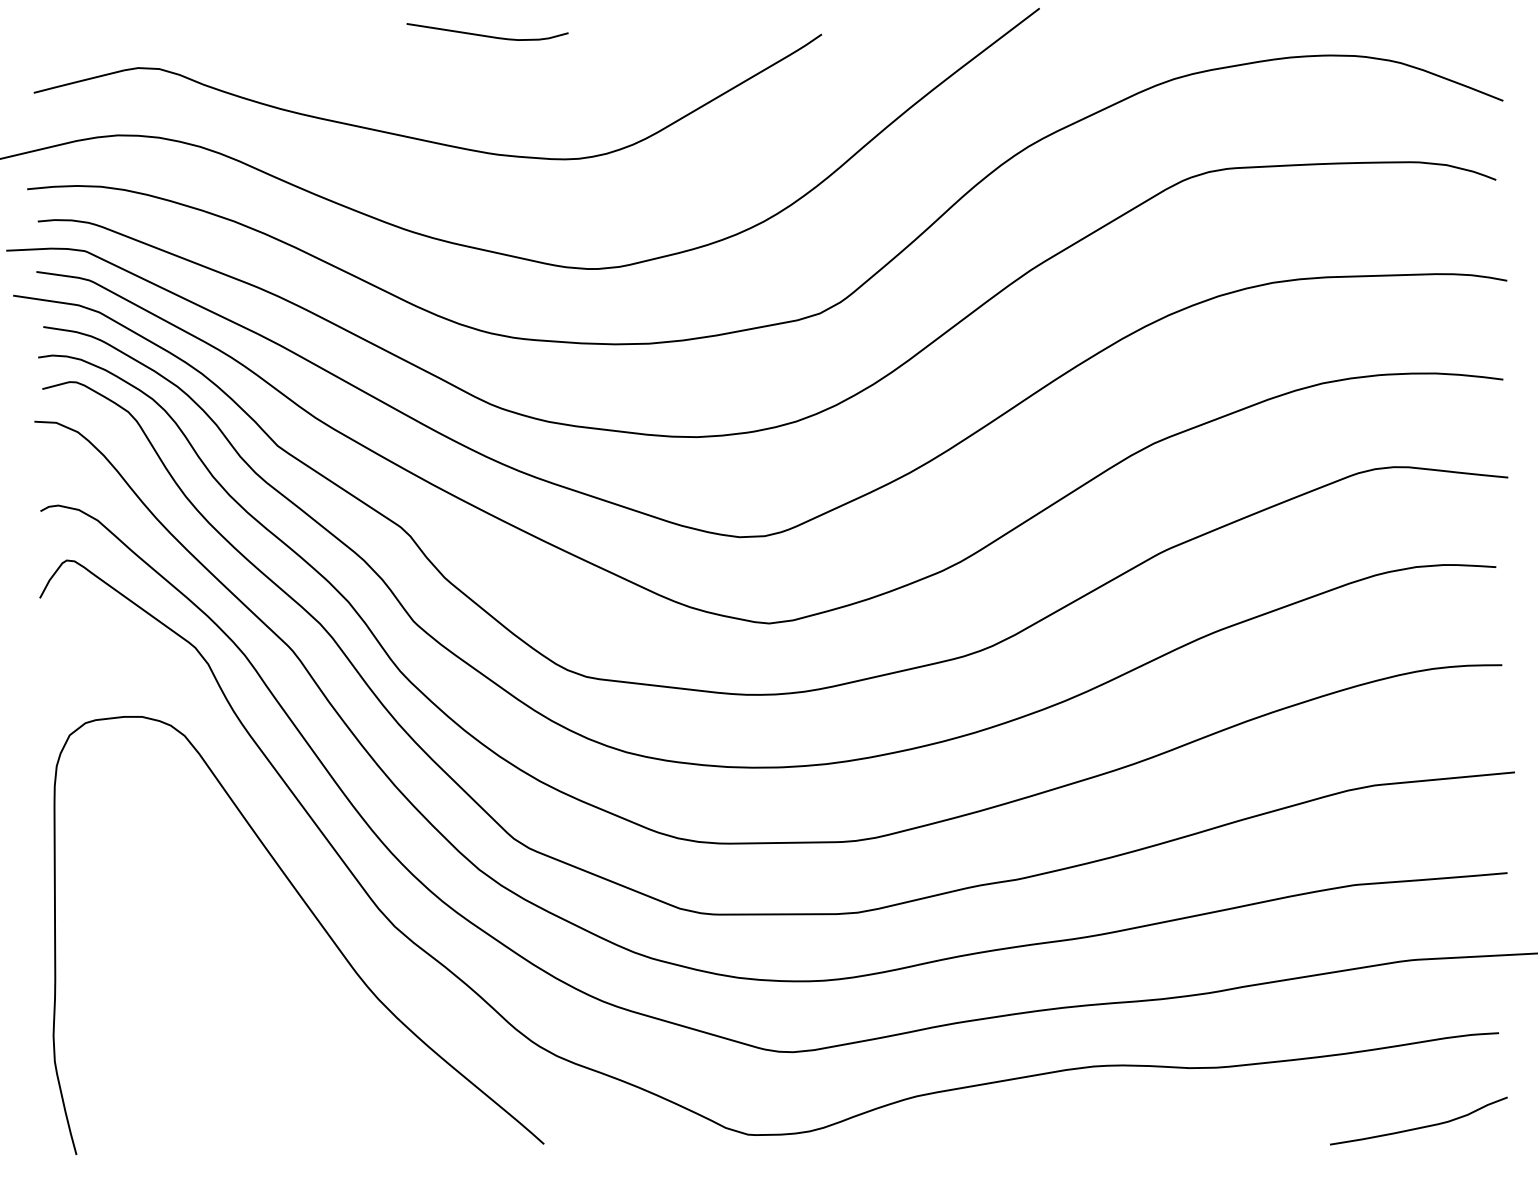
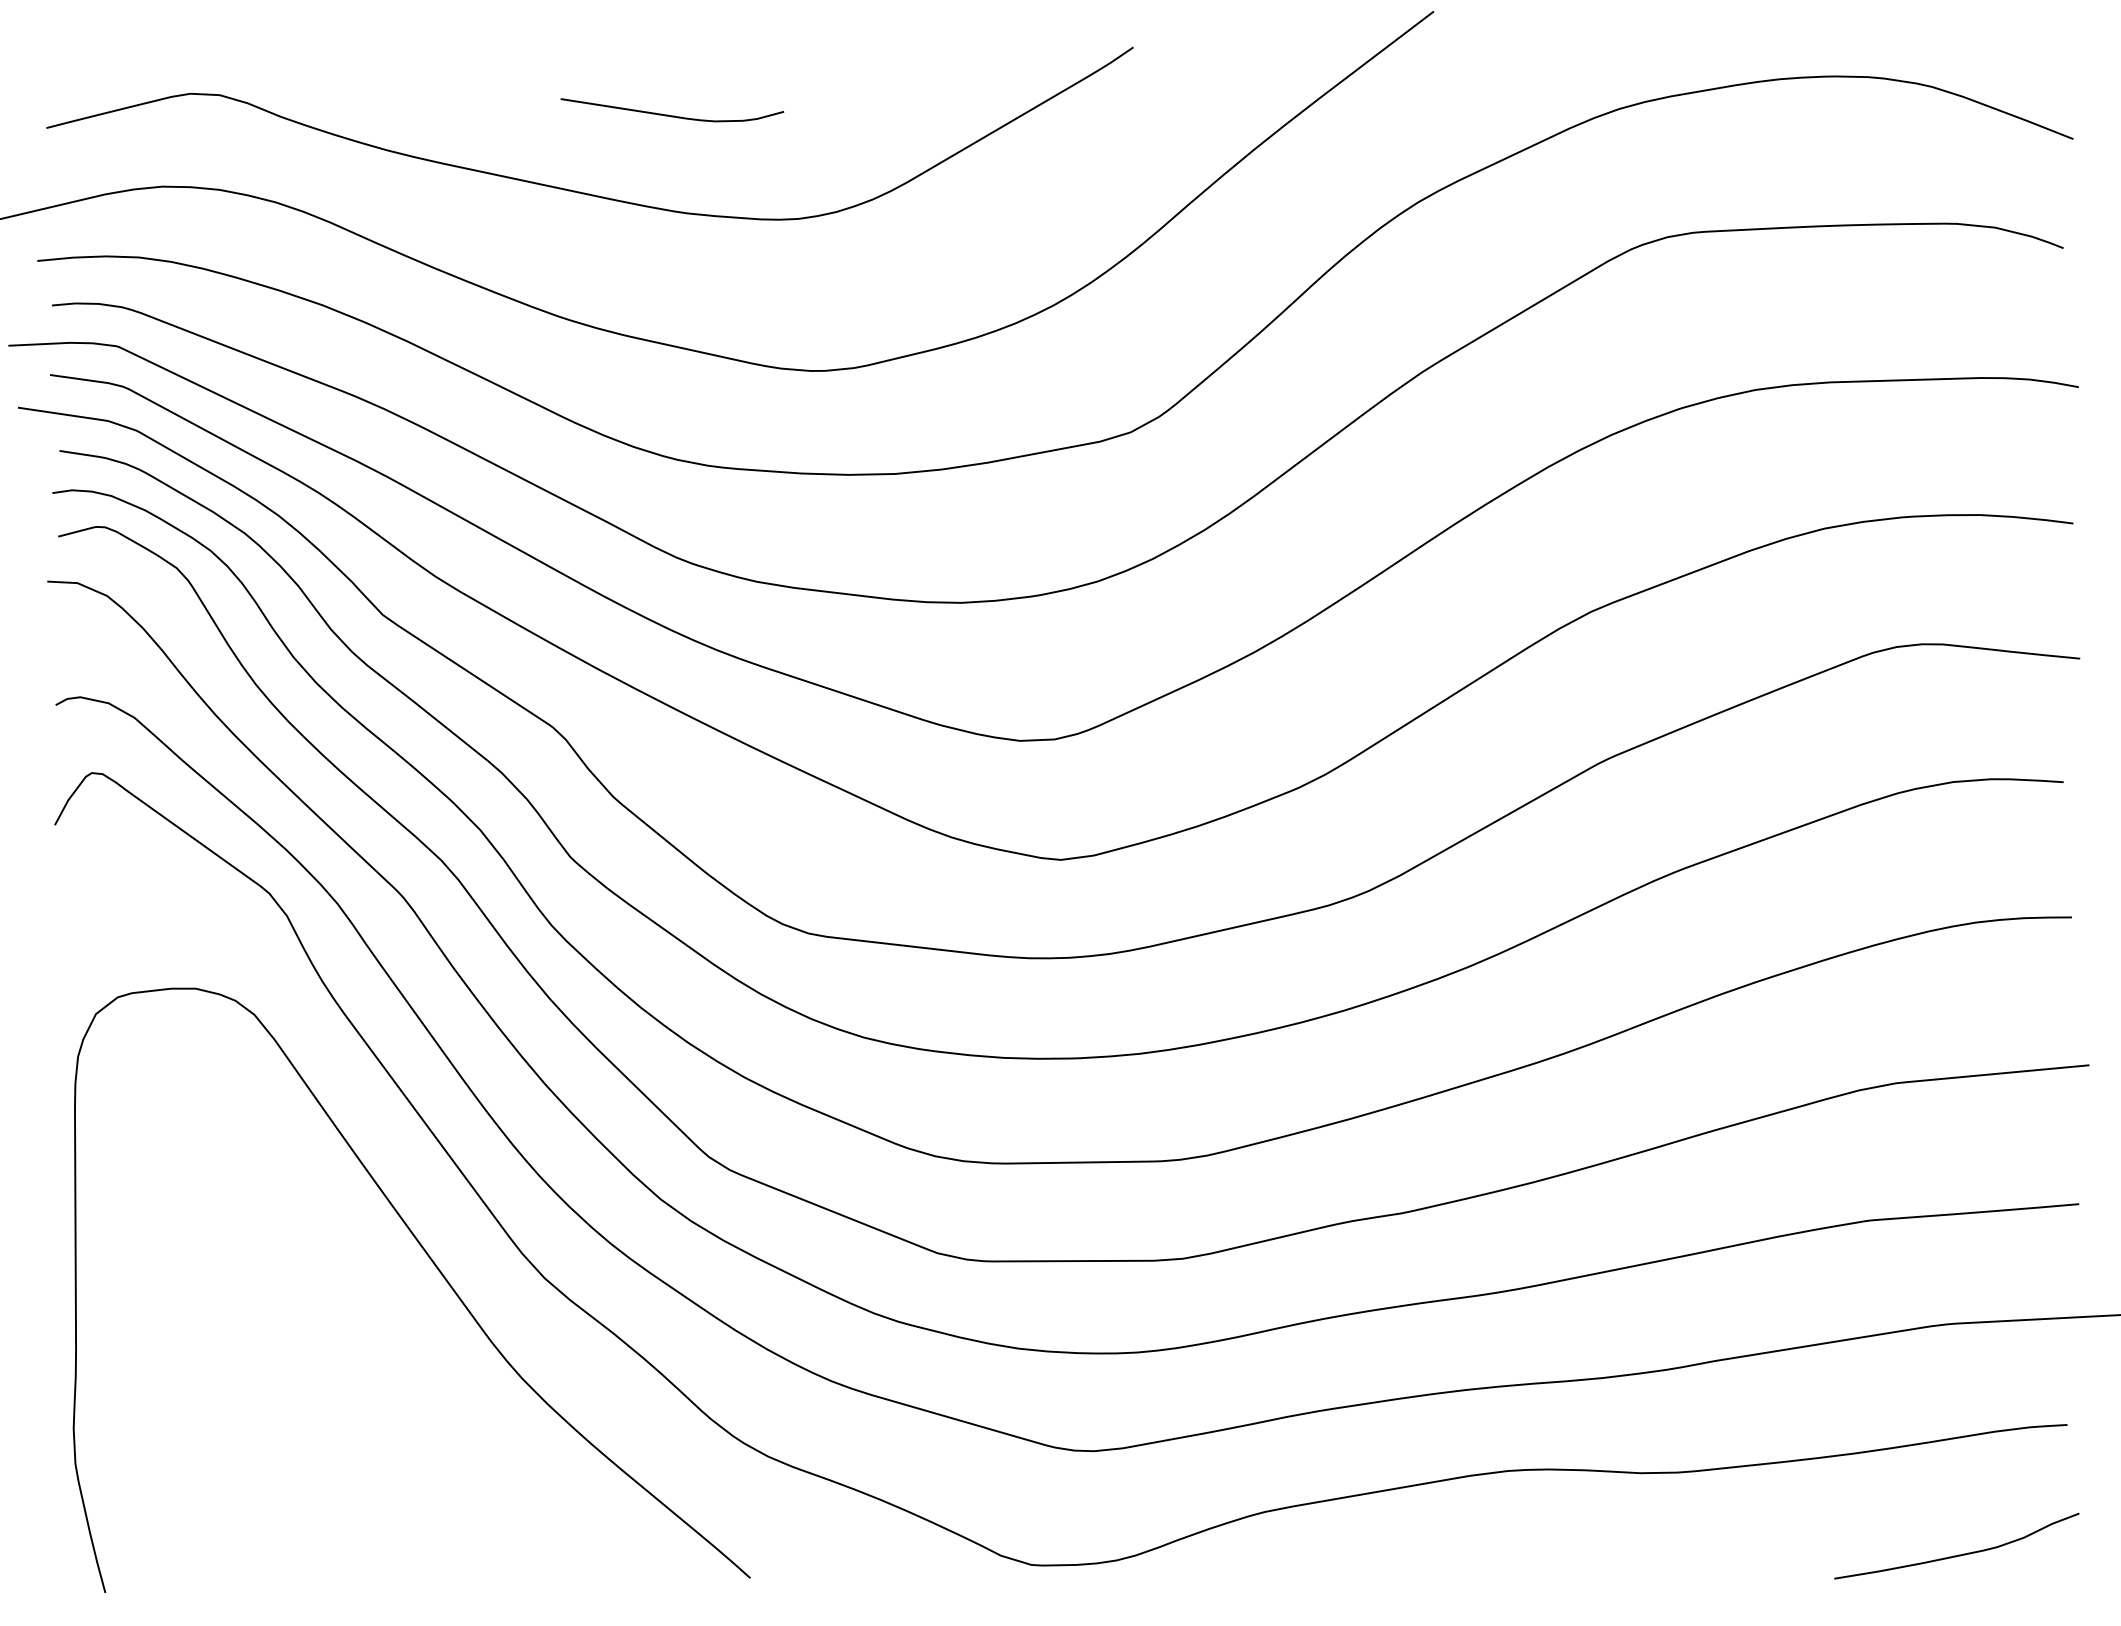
curve: (487, 35) -> (672, 115), moved

